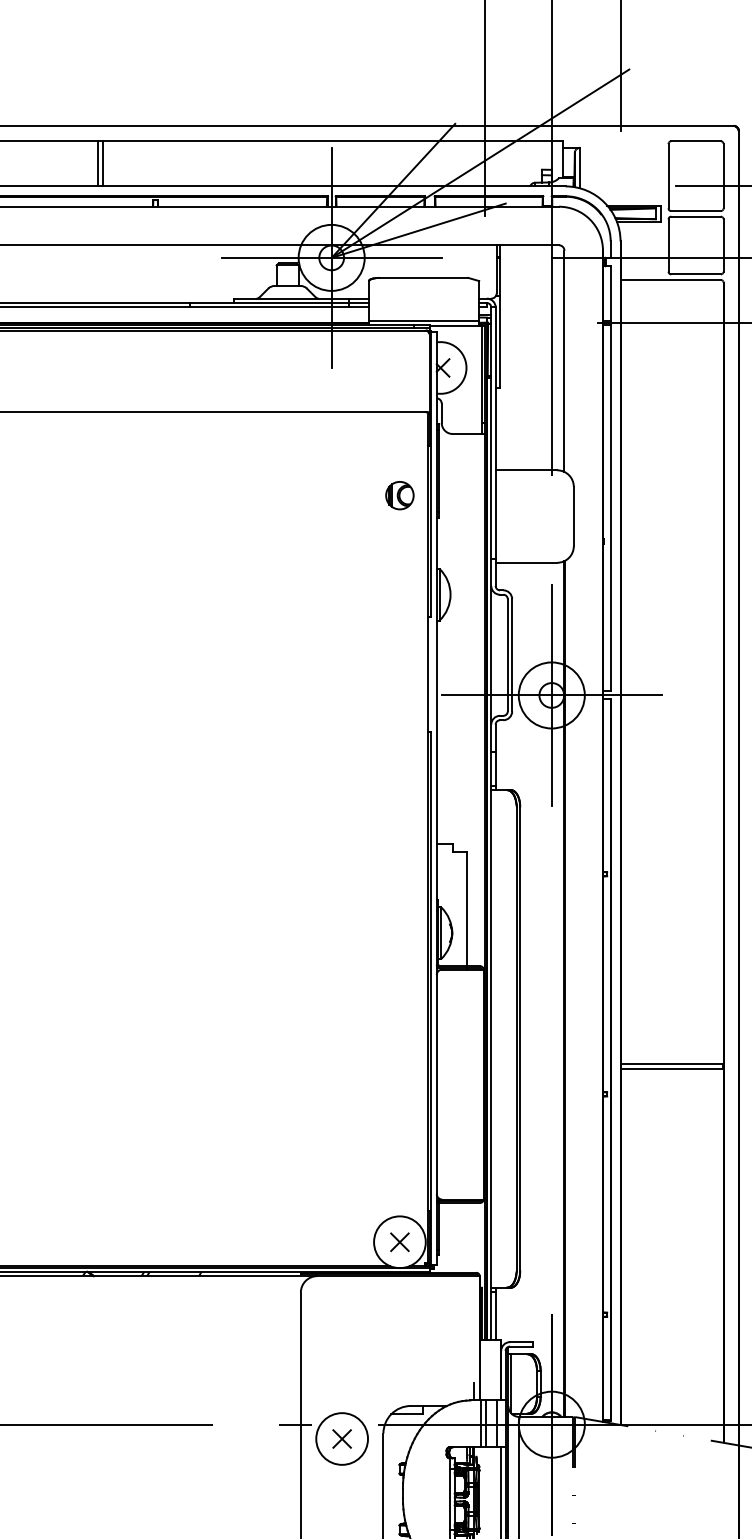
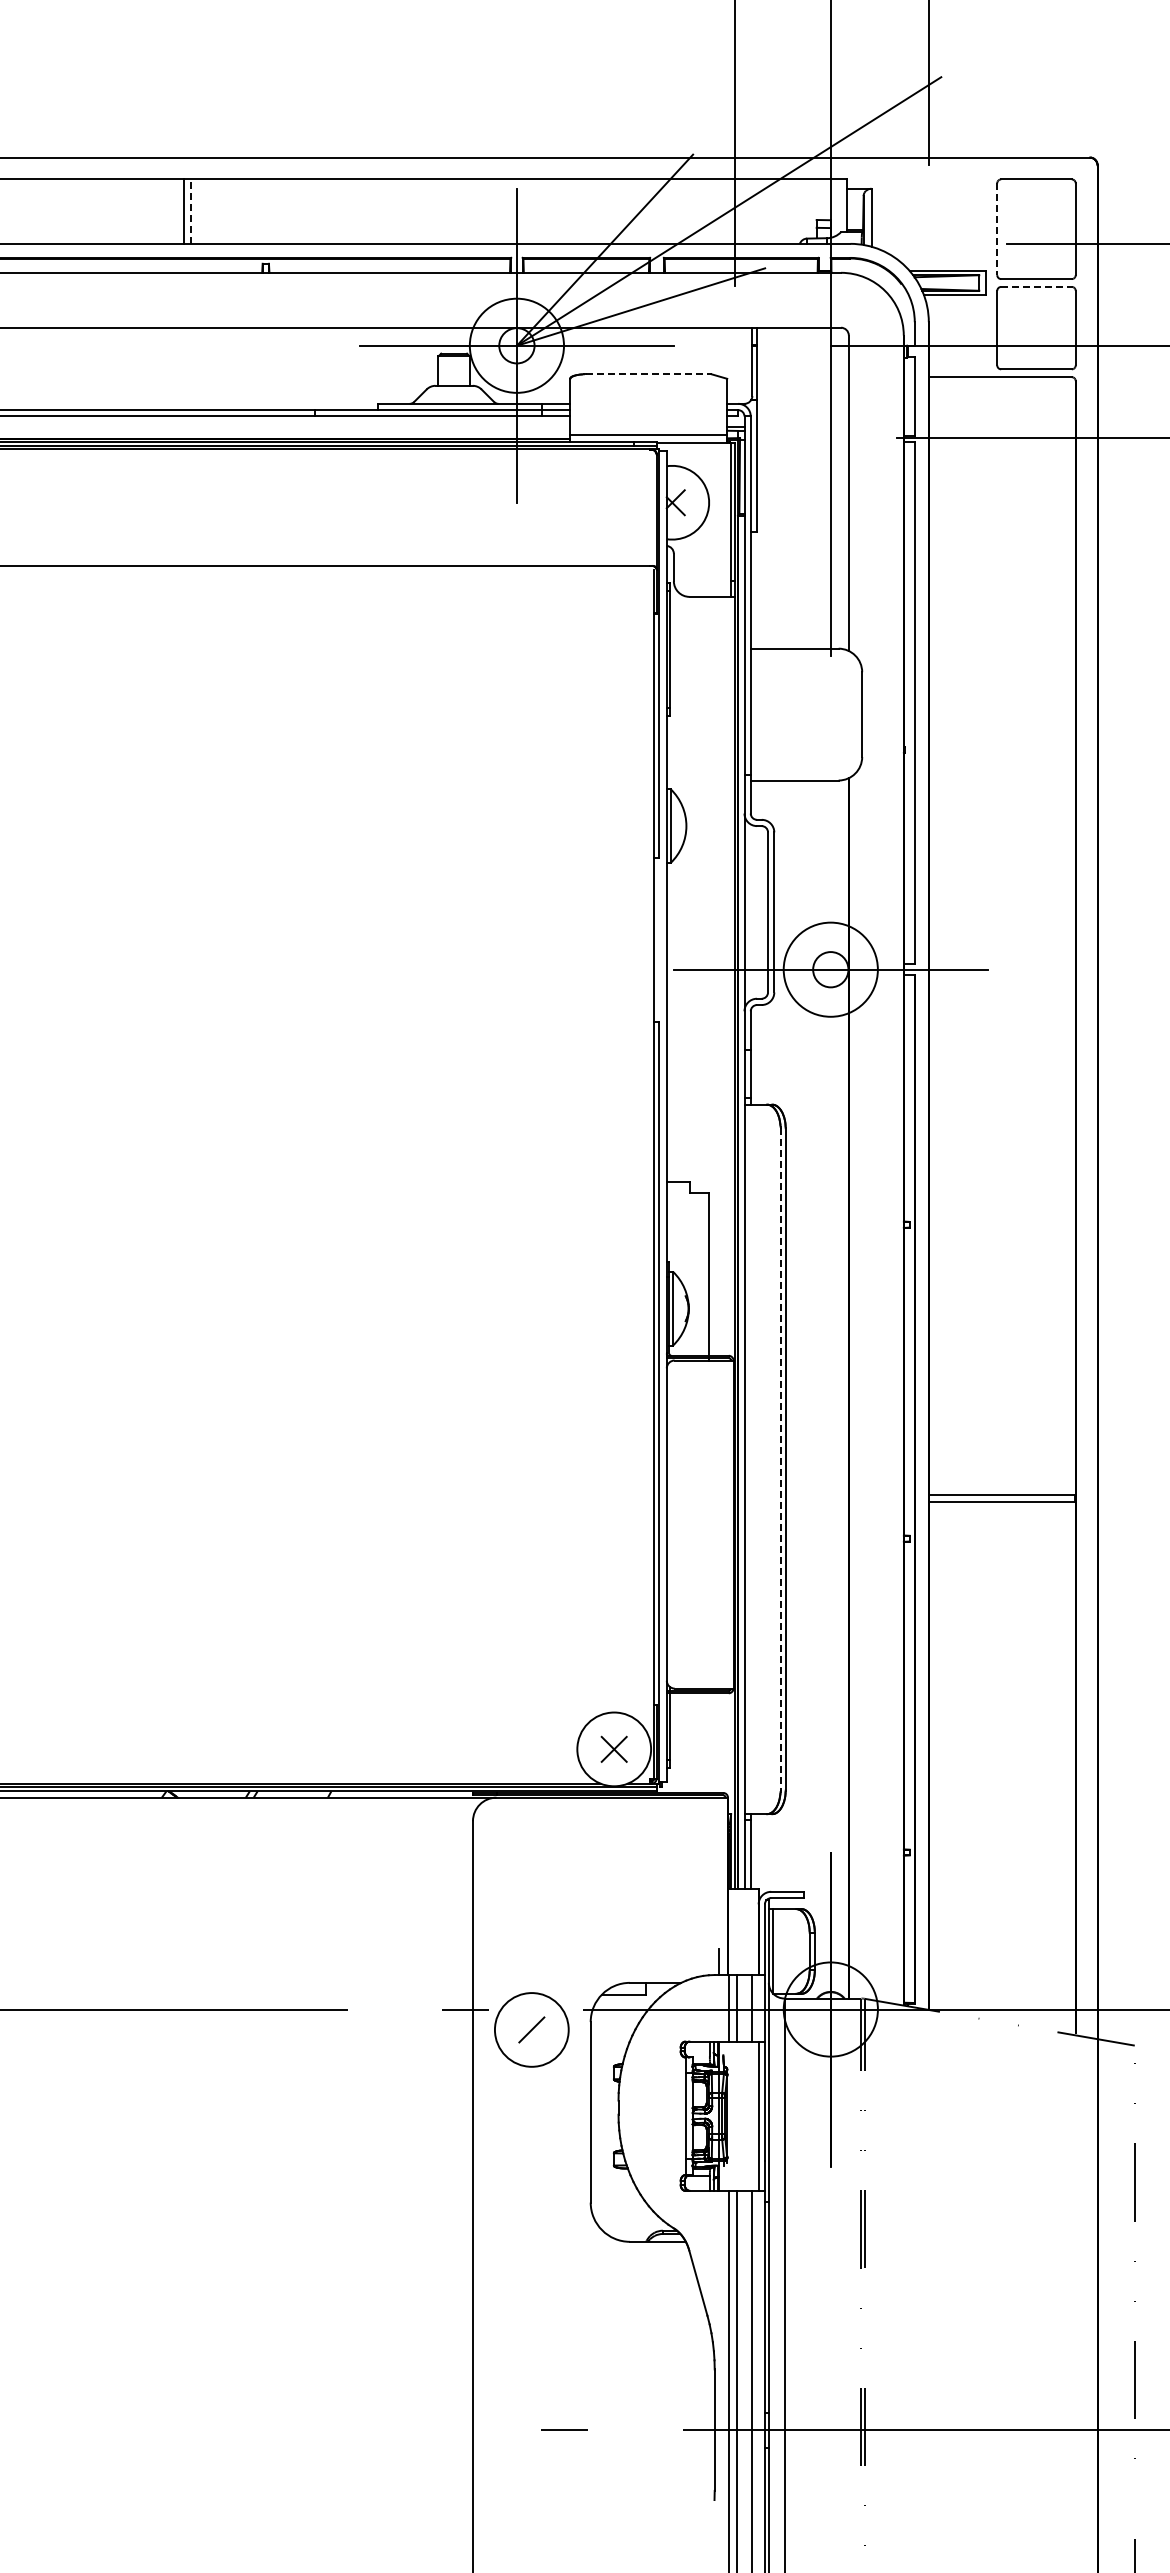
line: (102, 163) -> (190, 211), solid -> dashed
line: (668, 176) -> (997, 229), solid -> dashed
line: (696, 216) -> (1036, 286), solid -> dashed
line: (423, 278) -> (648, 374), solid -> dashed
part: (399, 495) -> (613, 684), removed
line: (551, 695) -> (830, 969), removed
line: (516, 1038) -> (780, 1459), solid -> dashed
line: (341, 1438) -> (531, 2029), removed

